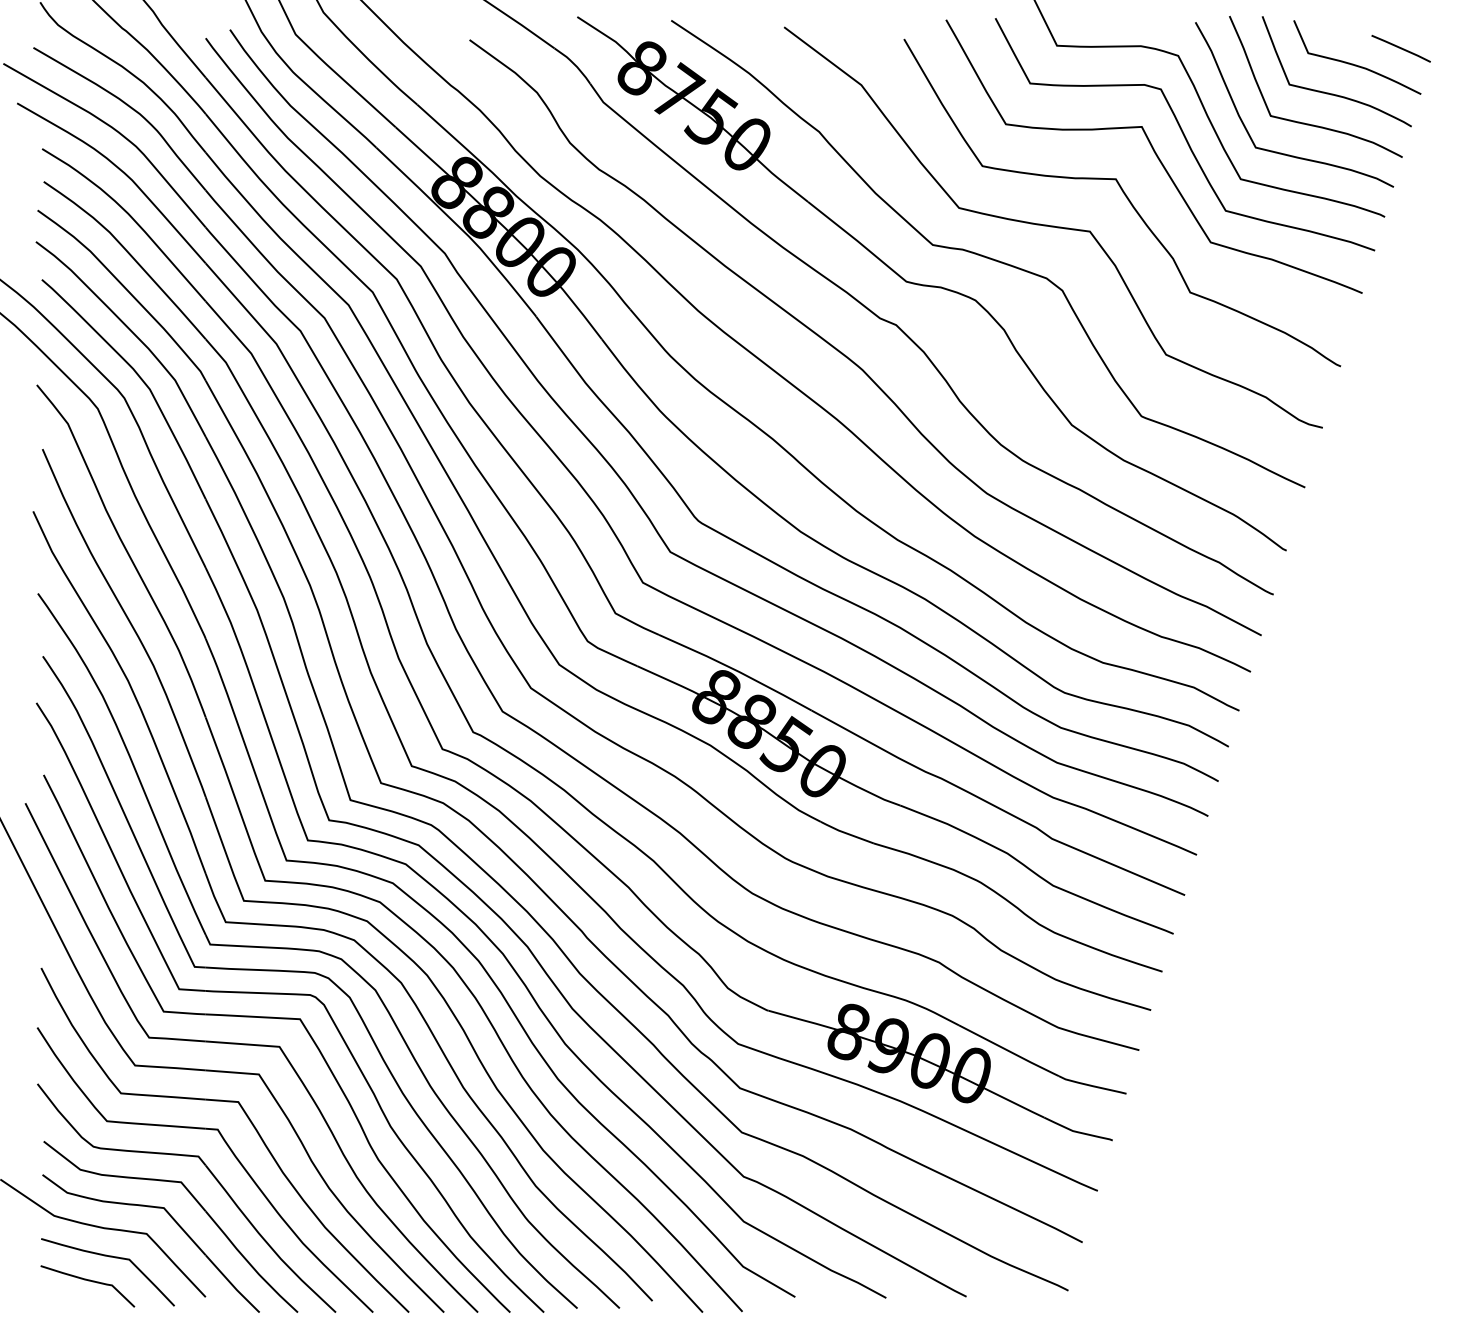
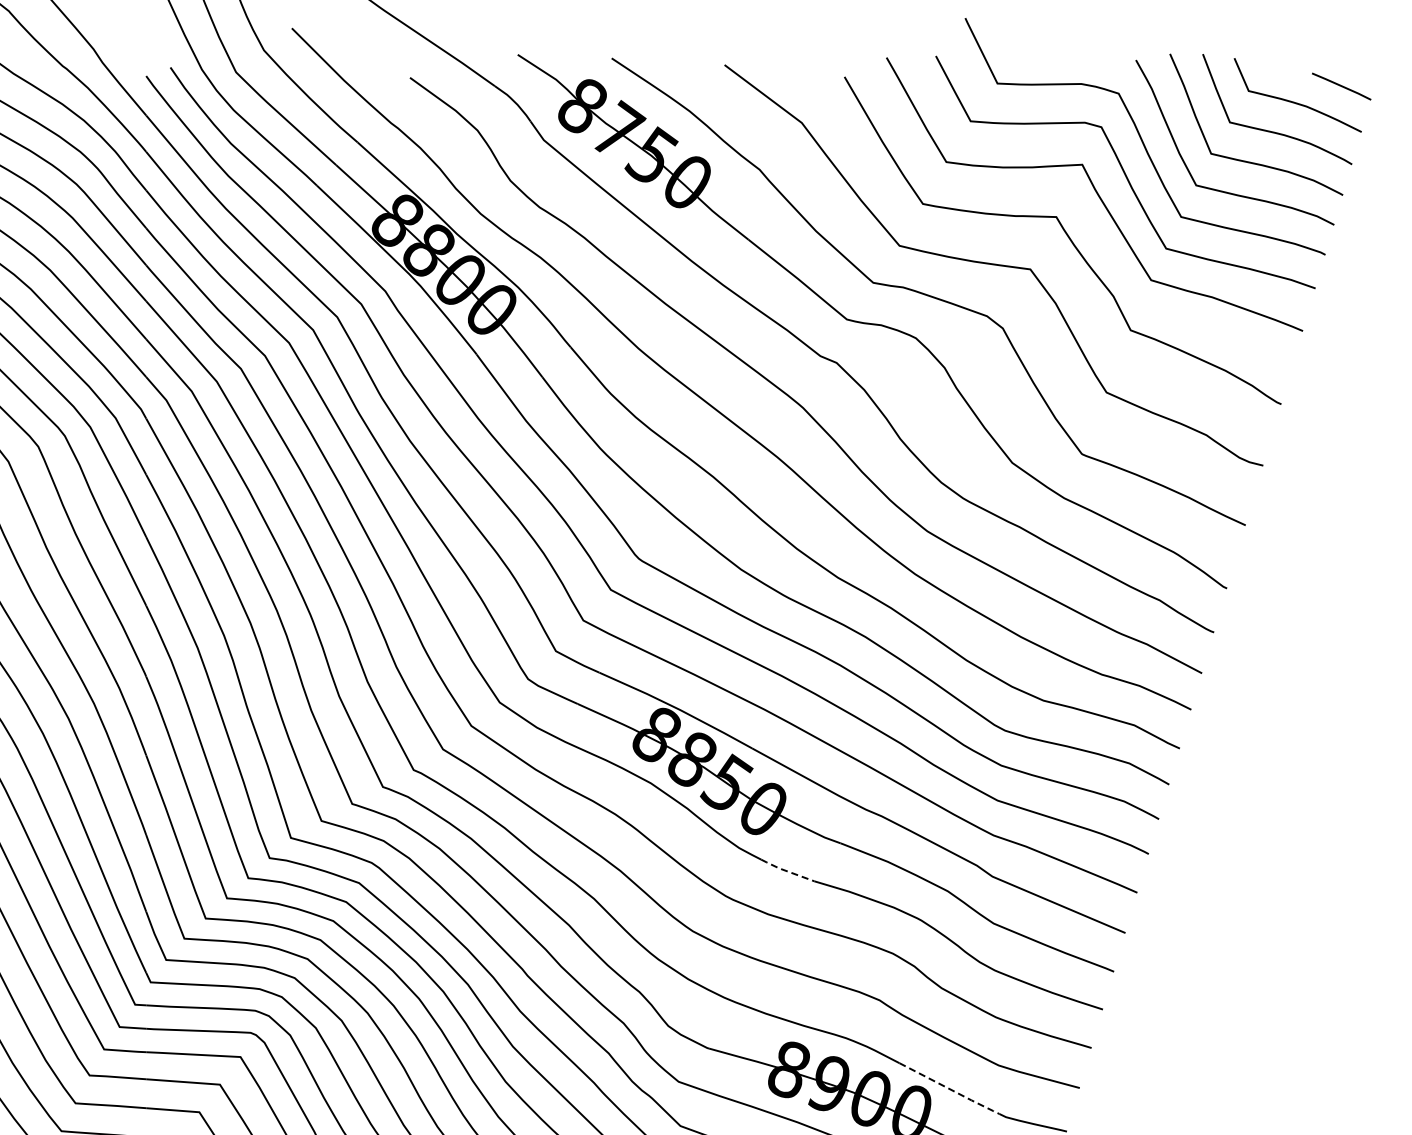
line: (846, 833) -> (786, 871), solid -> dashed
line: (1009, 1051) -> (949, 1089), solid -> dashed

